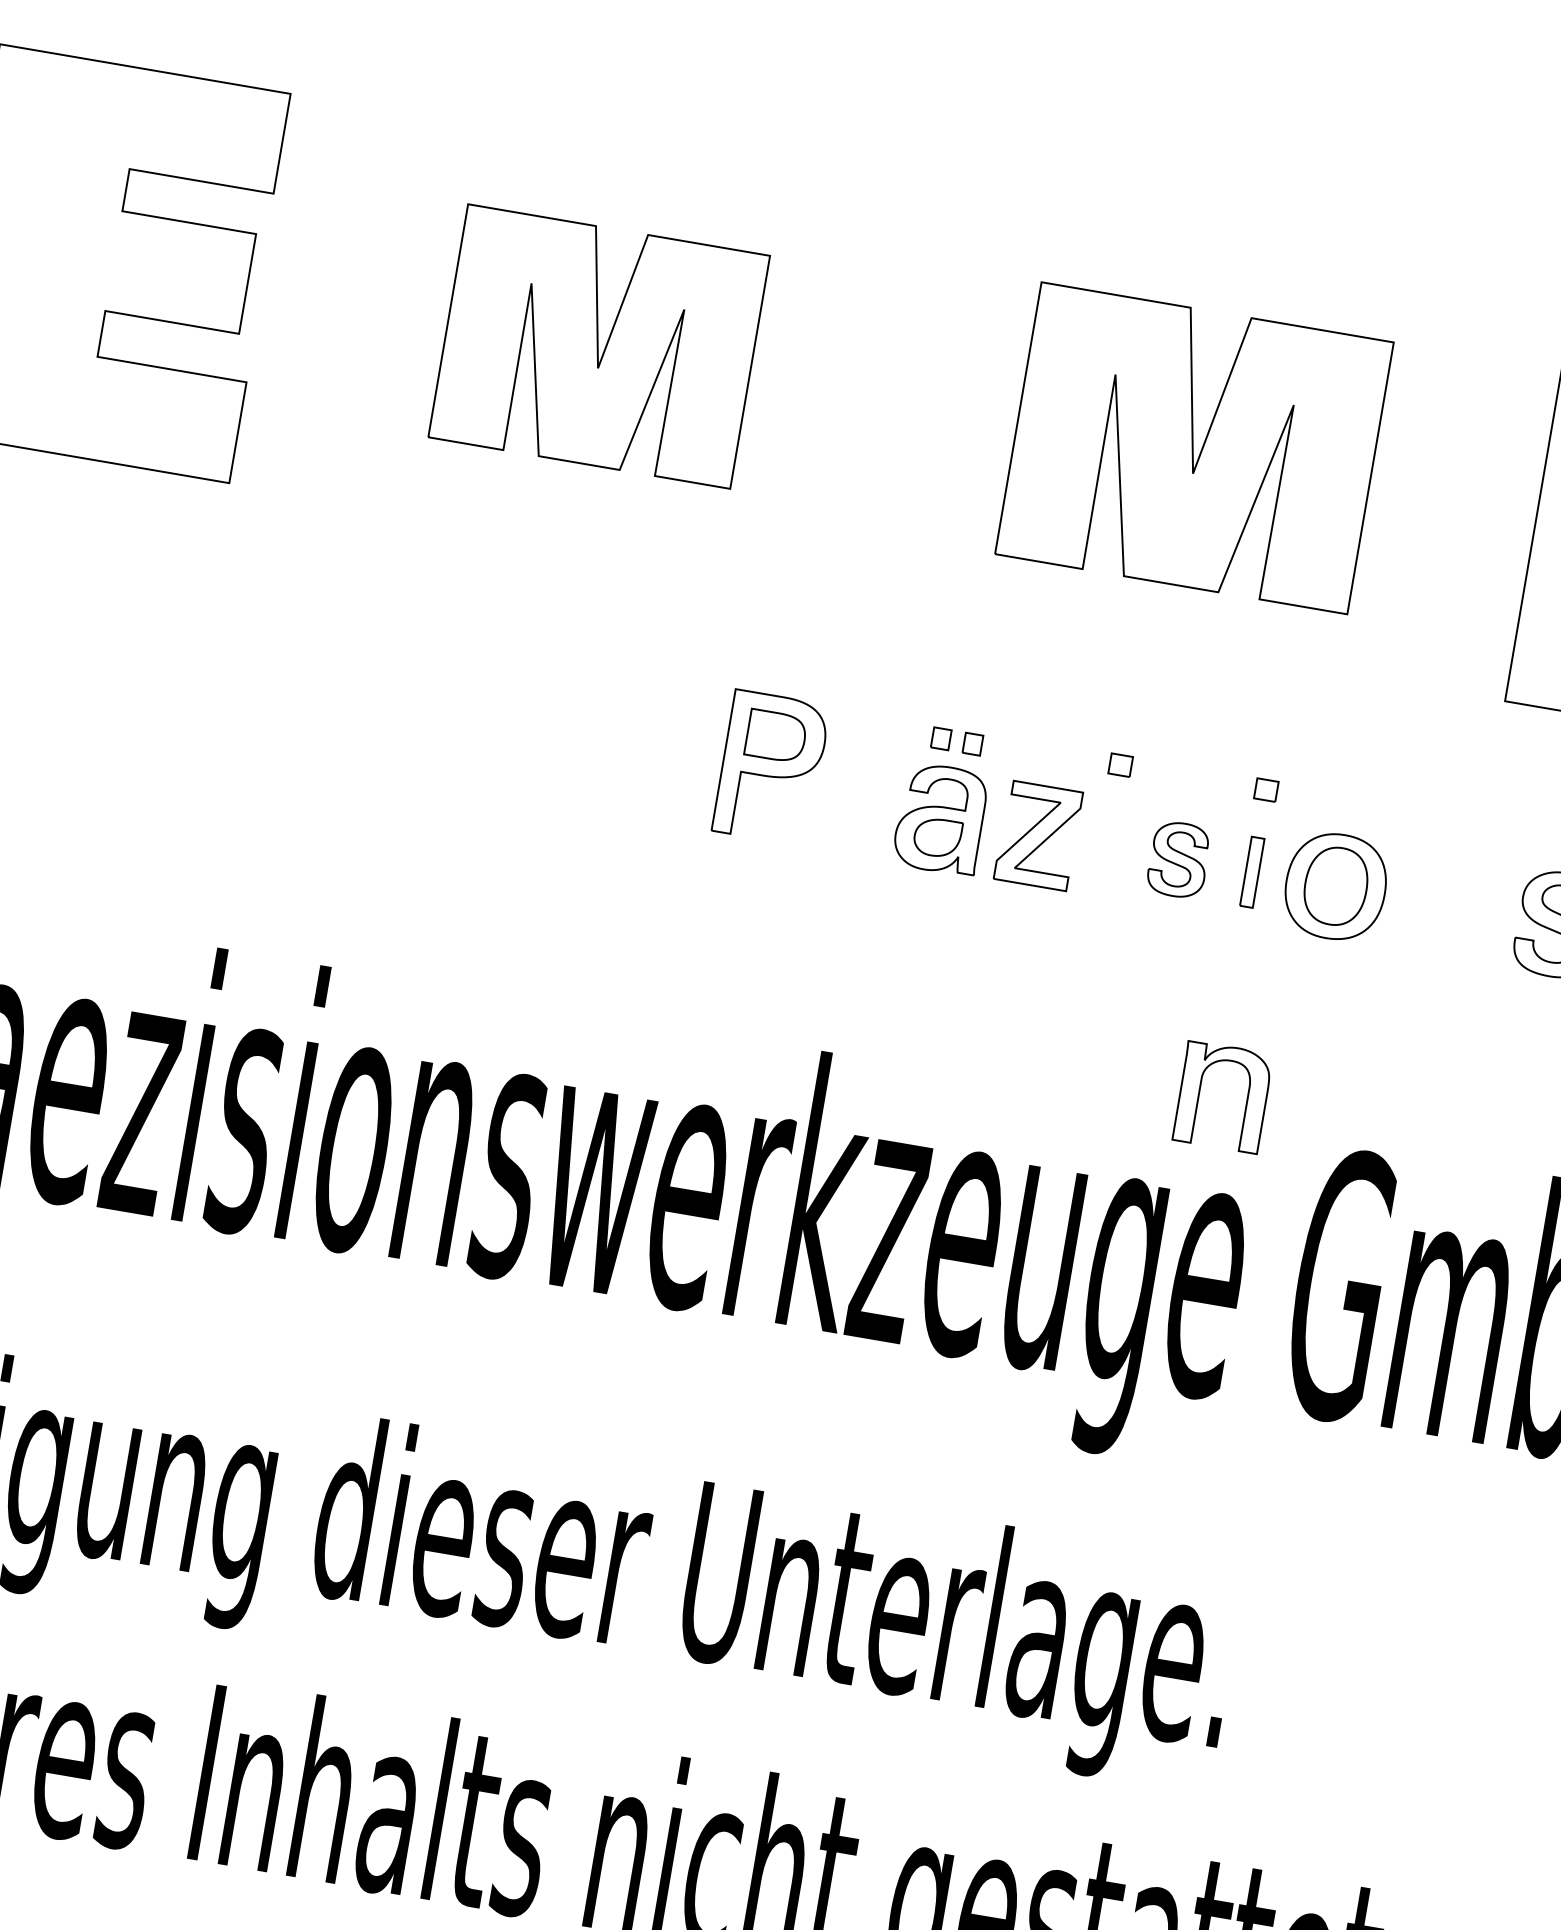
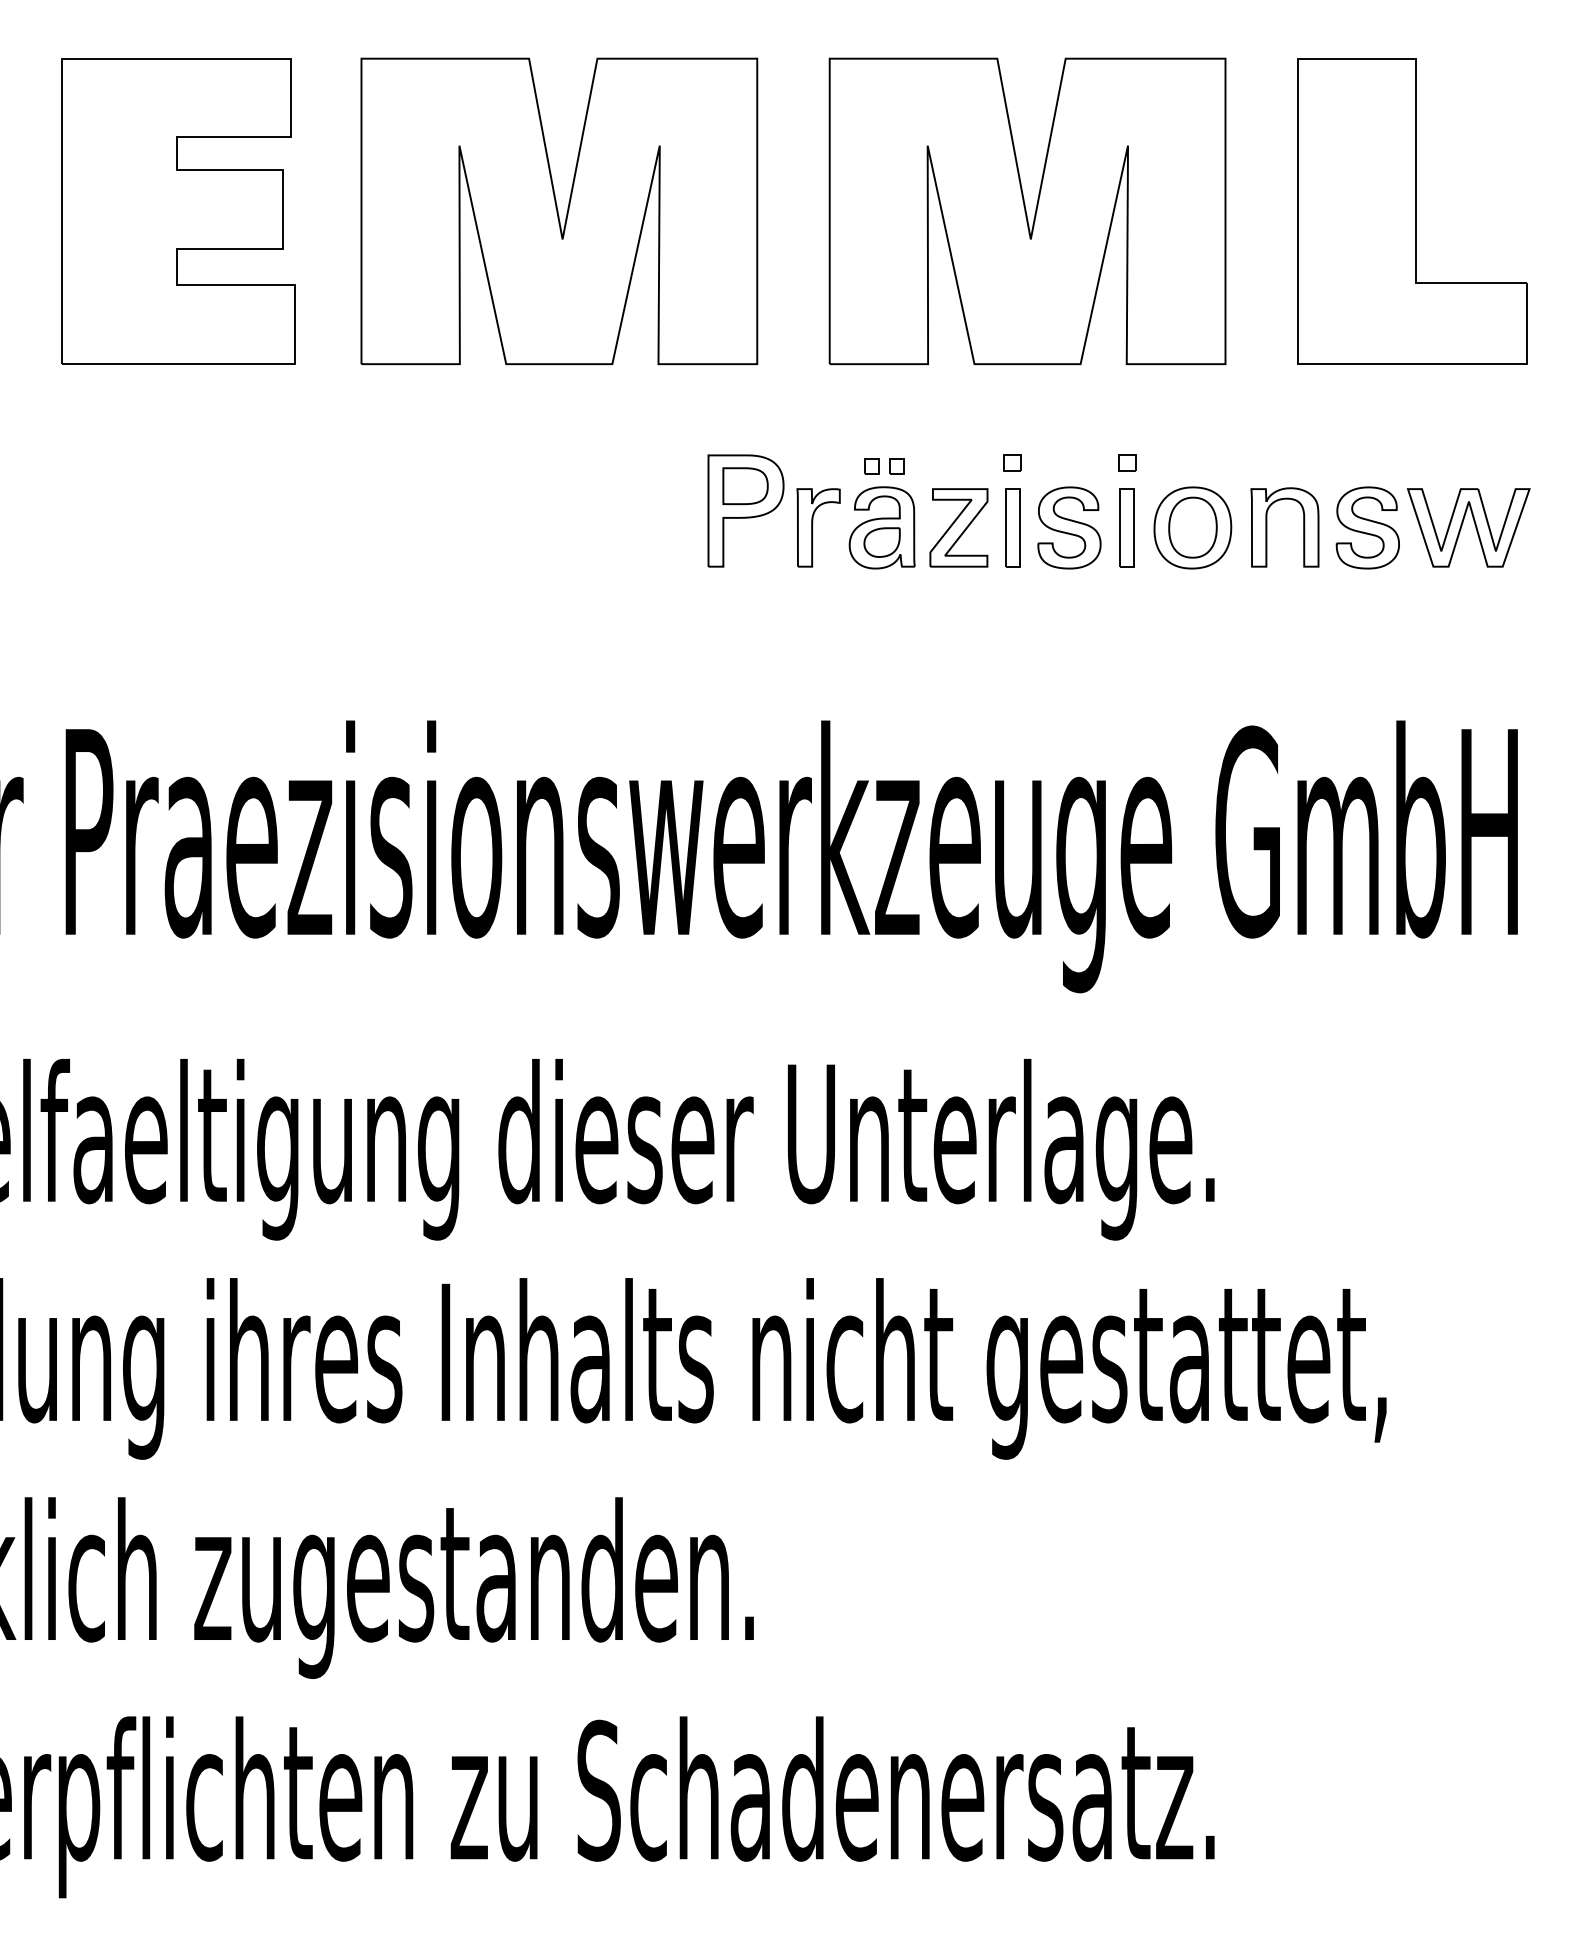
part: (599, 346) -> (559, 211), size x1.67
part: (1194, 448) -> (1027, 211), size x1.43
part: (859, 804) -> (818, 527), added
part: (1106, 846) -> (1012, 527), added
part: (1179, 859) -> (1069, 527), size x1.43
part: (1251, 871) -> (1126, 527), size x1.43
part: (1200, 1093) -> (1267, 527), moved

